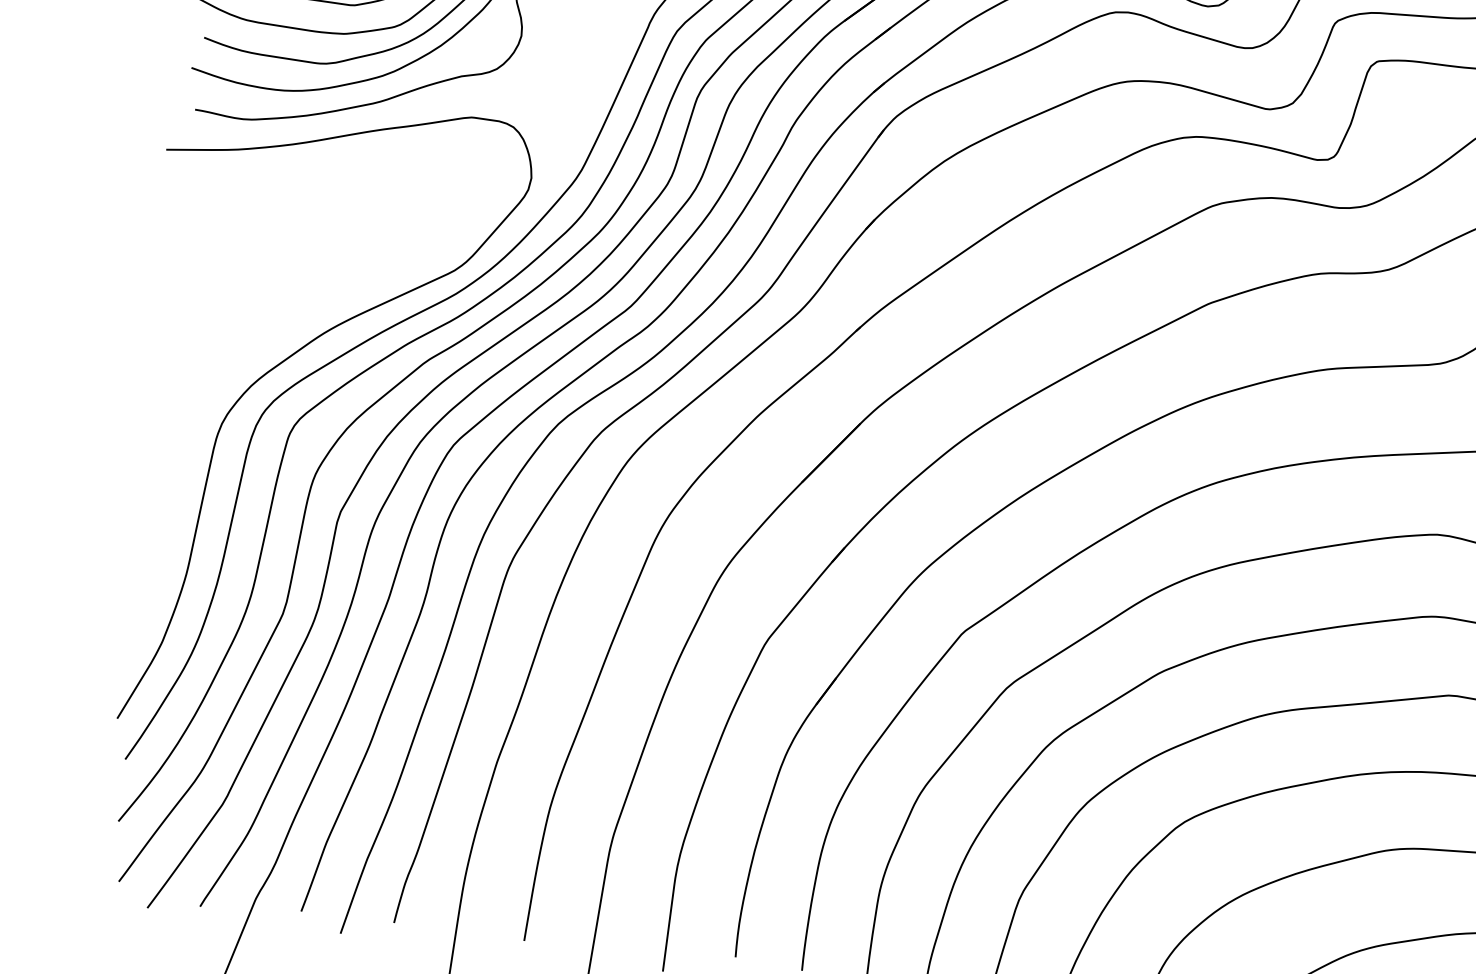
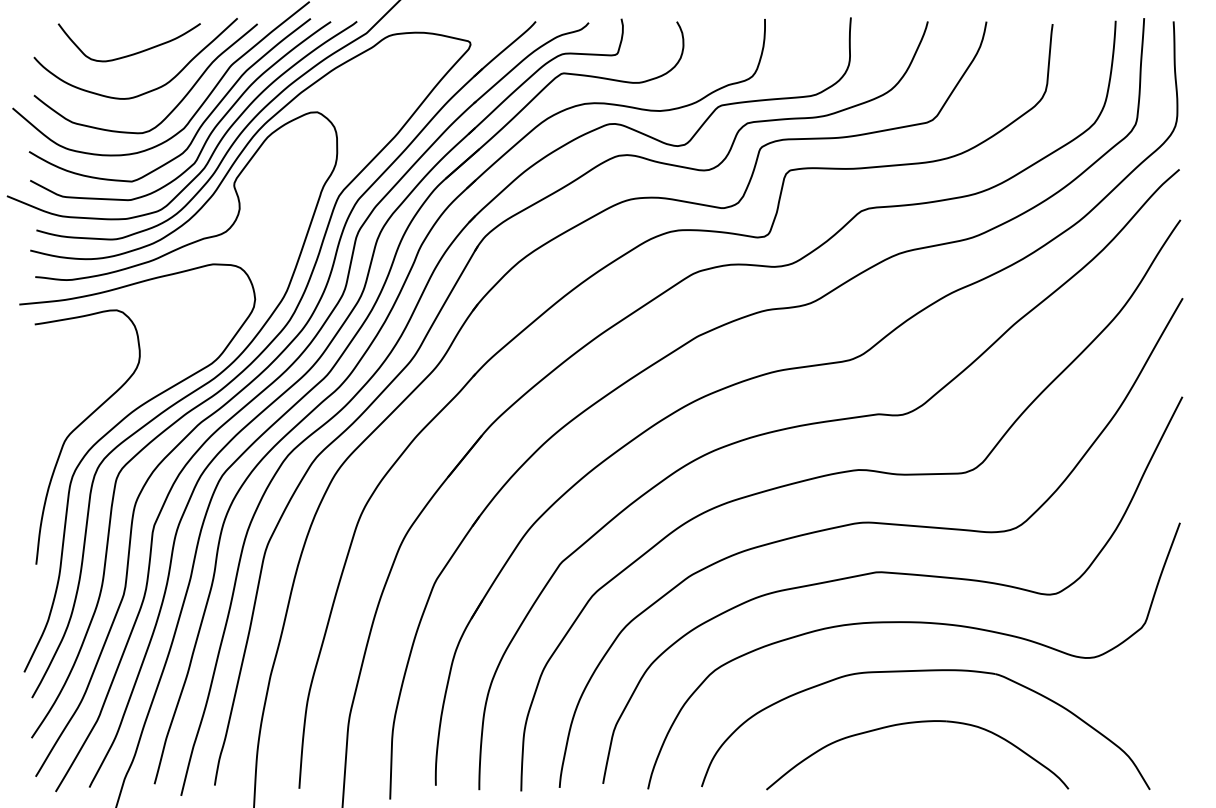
curve: (238, 348) -> (78, 427), added

